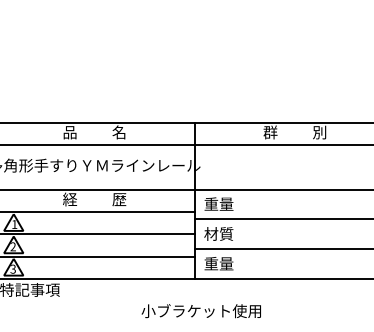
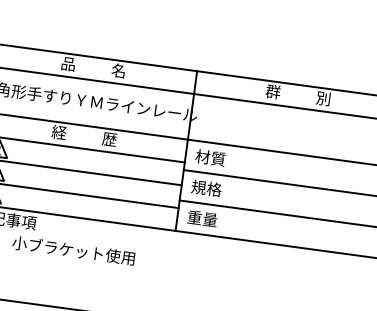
text: (218, 204) -> (210, 158), 重量 -> 材質
text: (218, 233) -> (206, 187), 材質 -> 規格
text: (200, 311) -> (72, 250), moved

